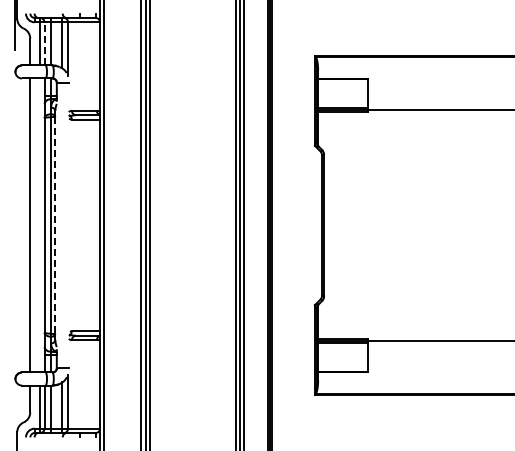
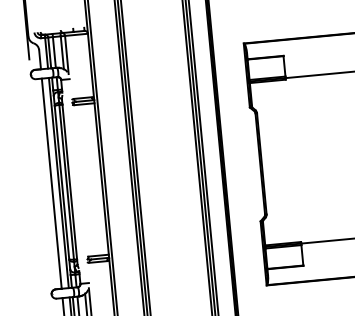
line: (44, 43) -> (49, 52), dashed -> solid
line: (40, 225) -> (59, 183), added
line: (55, 225) -> (69, 181), dashed -> solid

